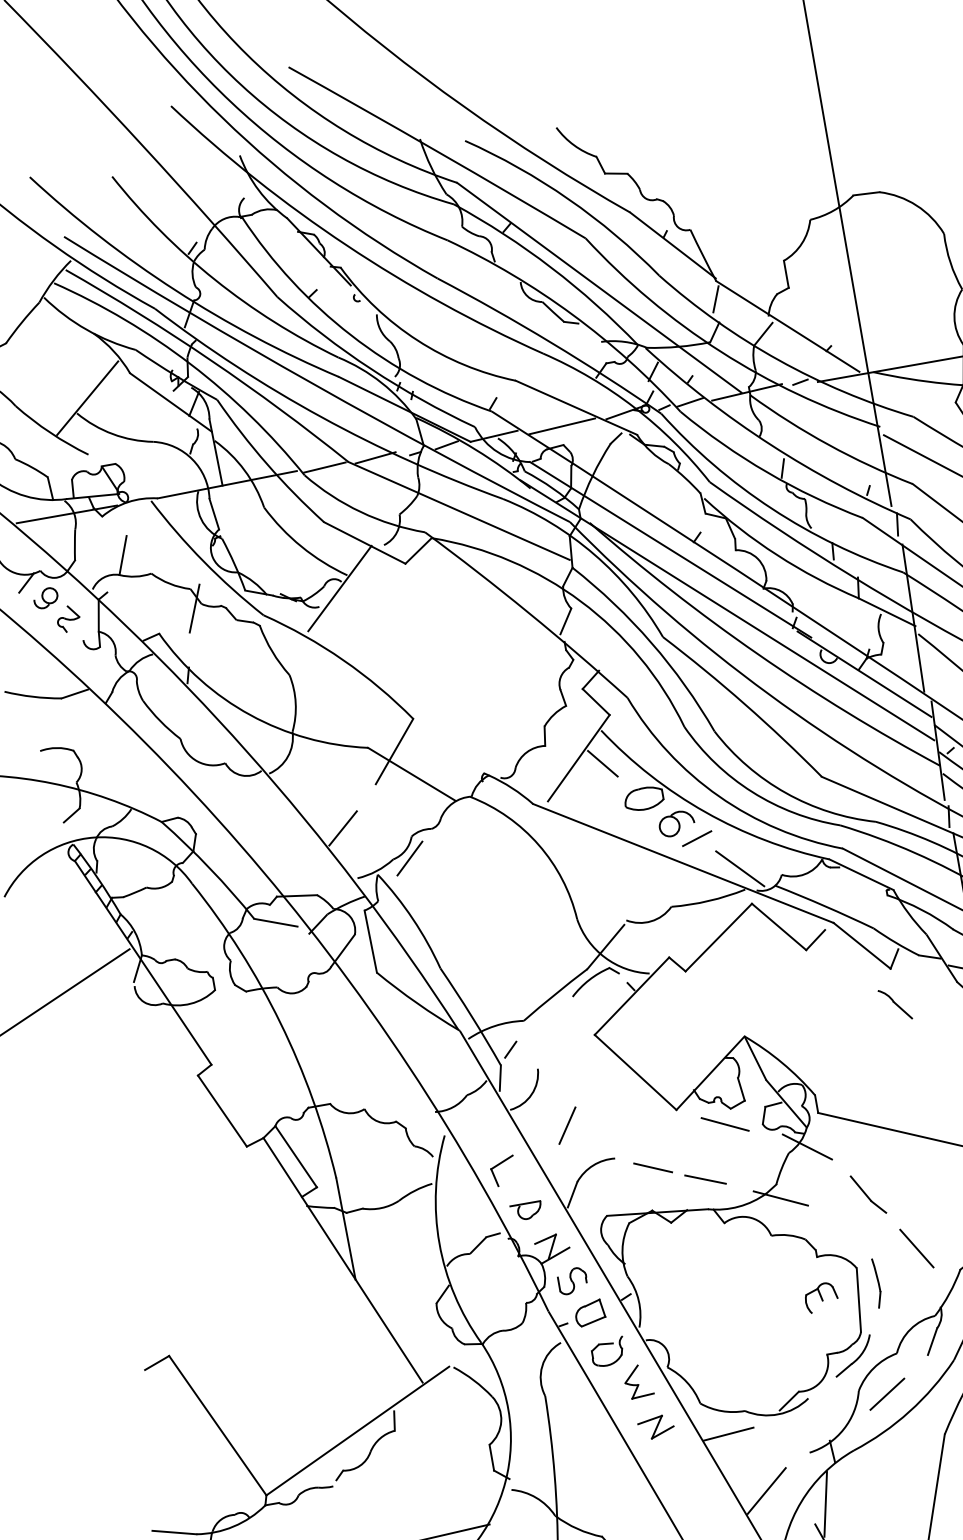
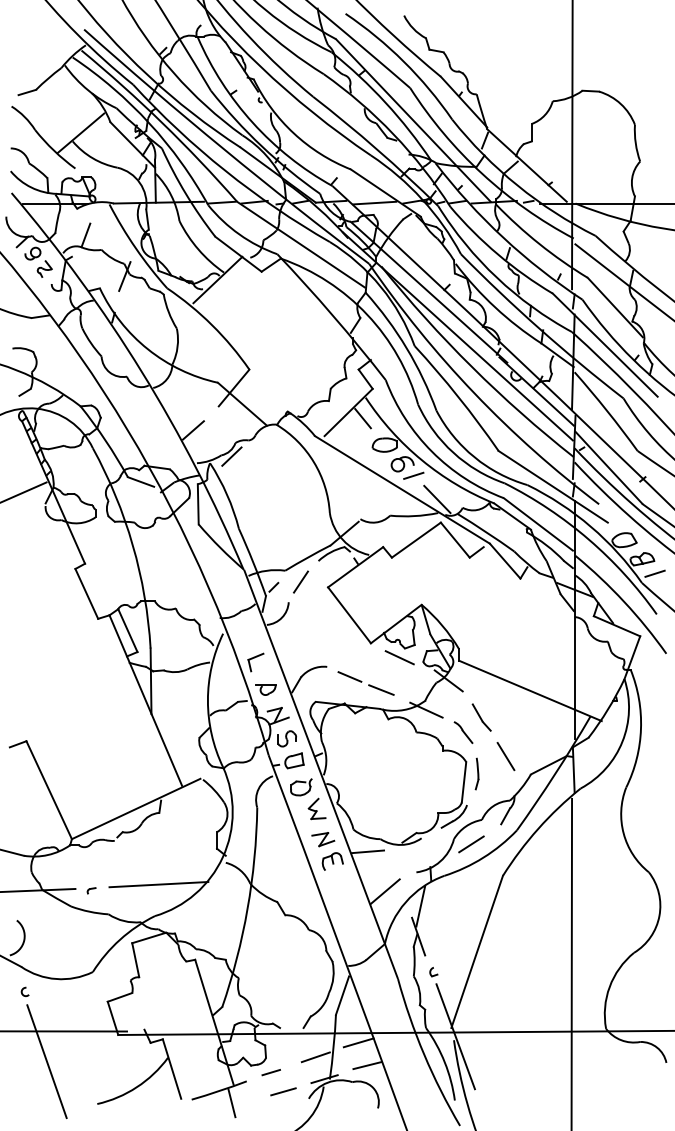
part: (895, 1004) -> (463, 732), moved
line: (566, 1124) -> (300, 581), moved
part: (820, 1297) -> (332, 861), moved

